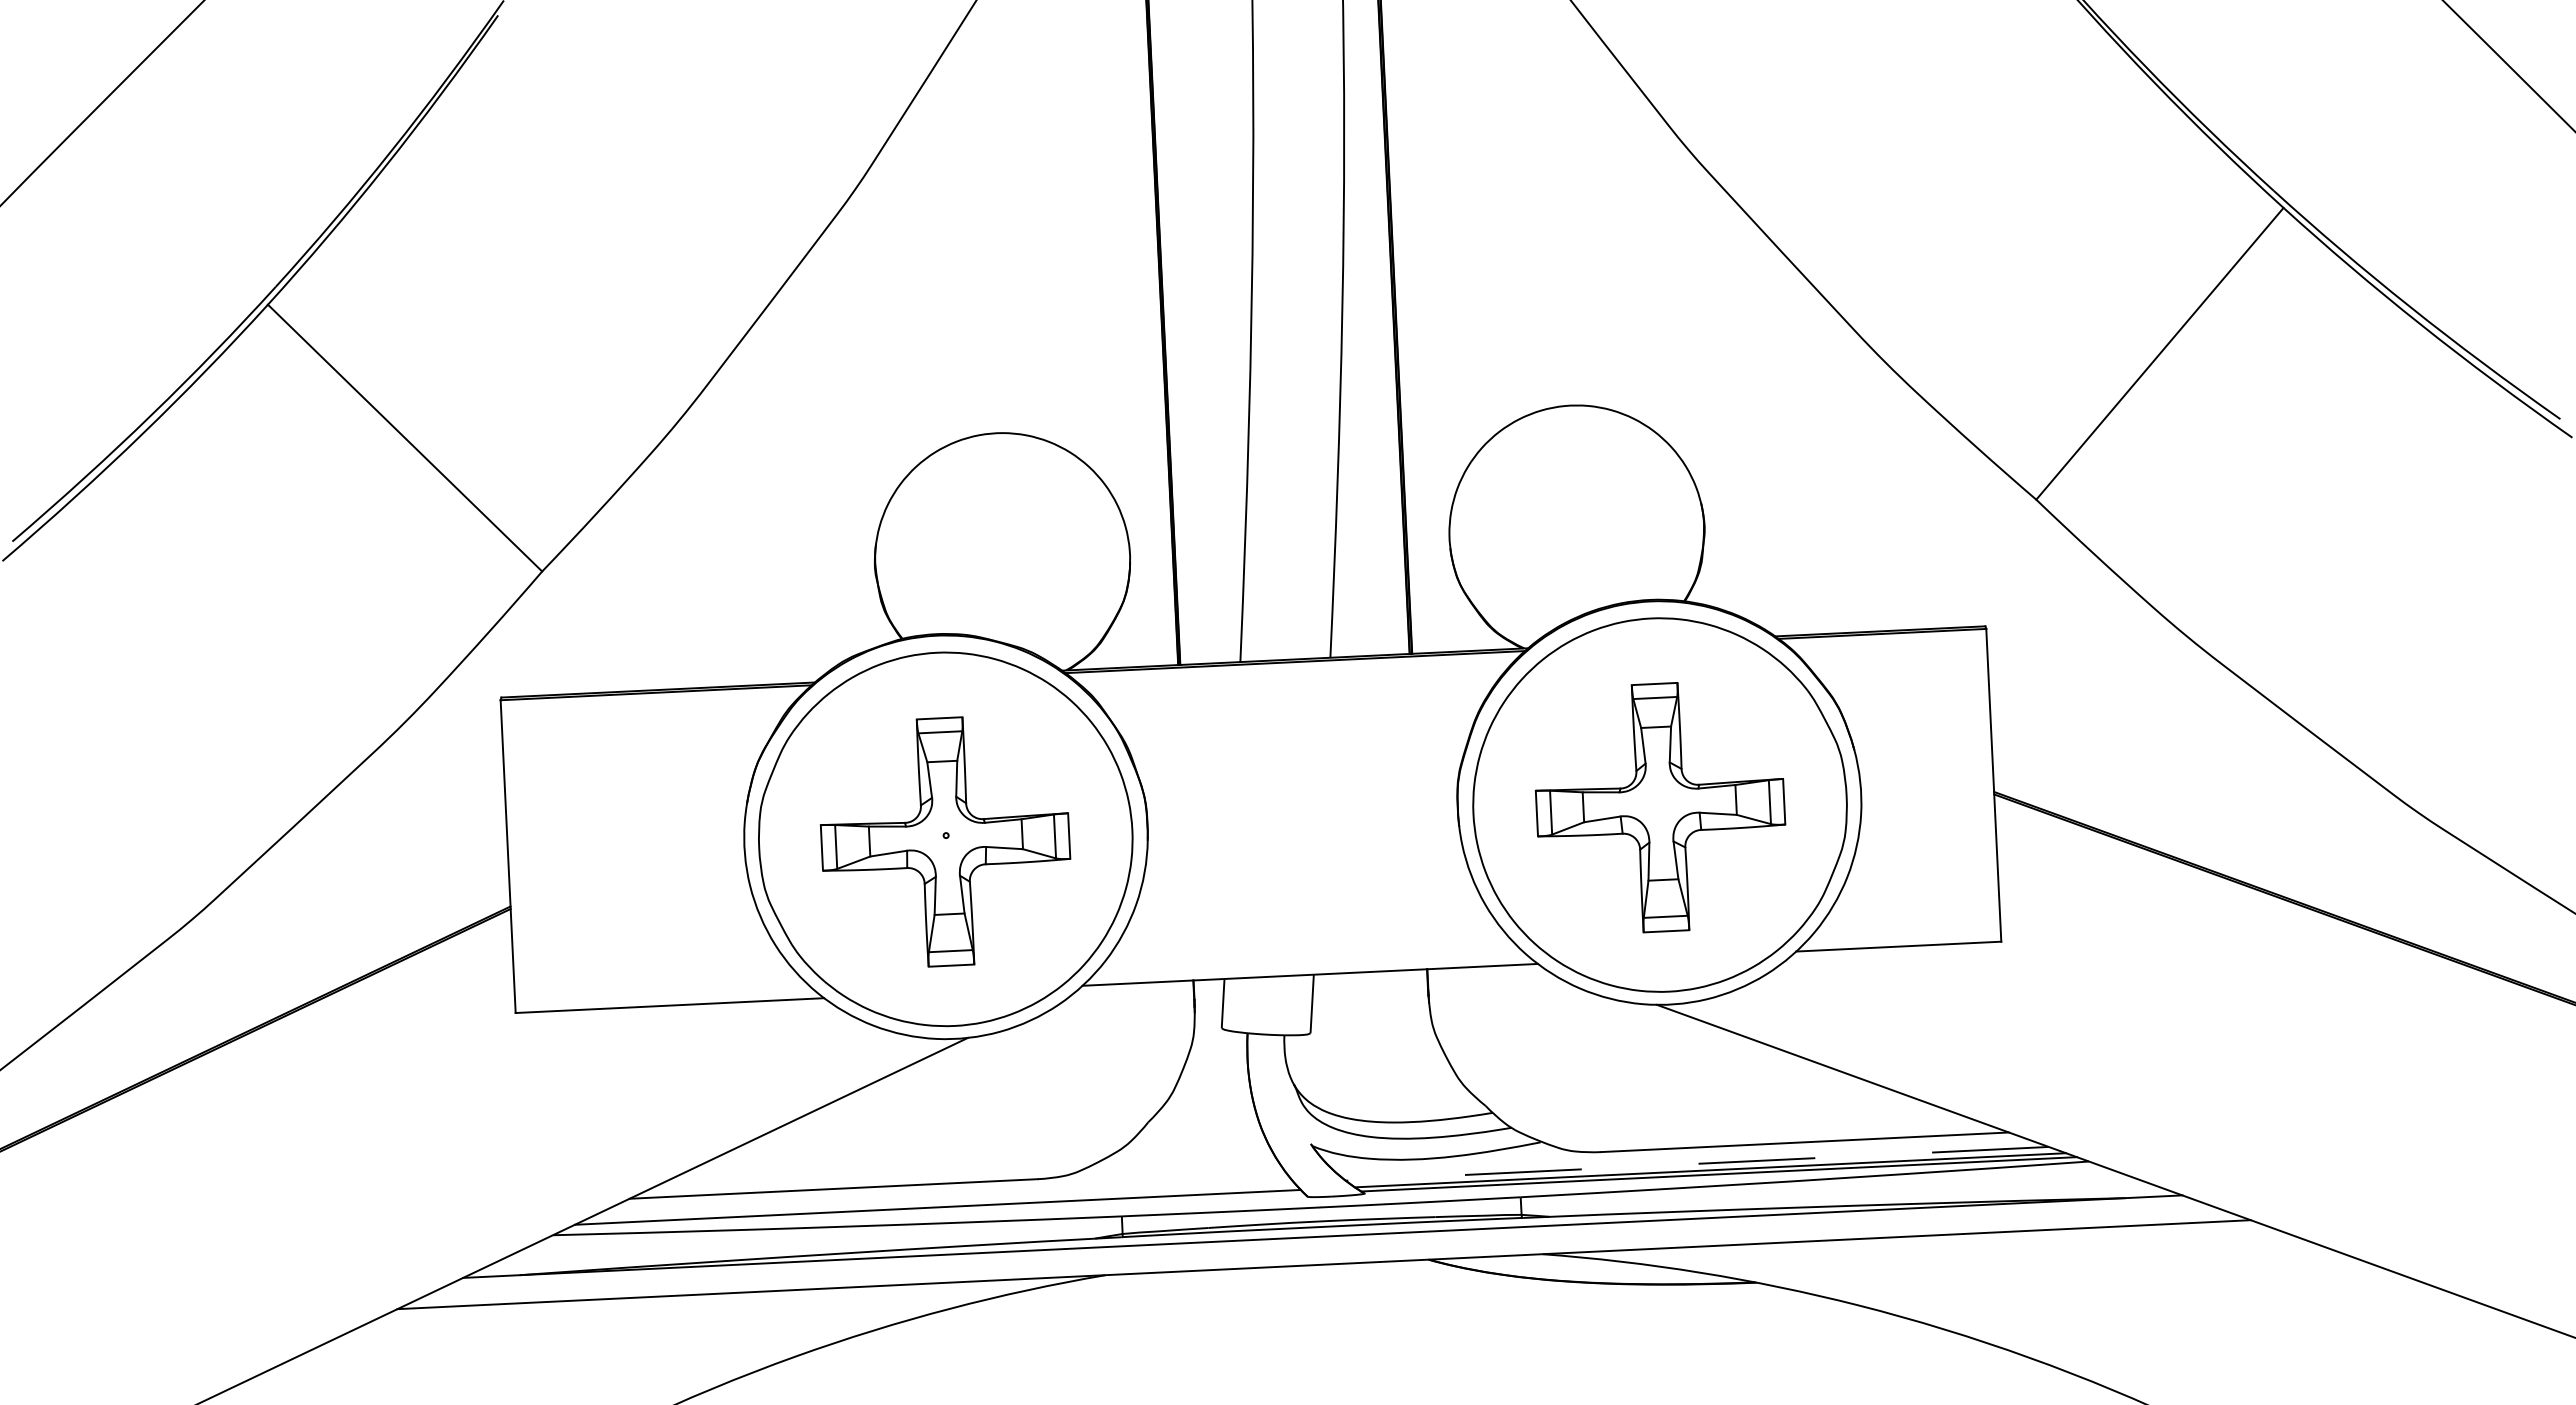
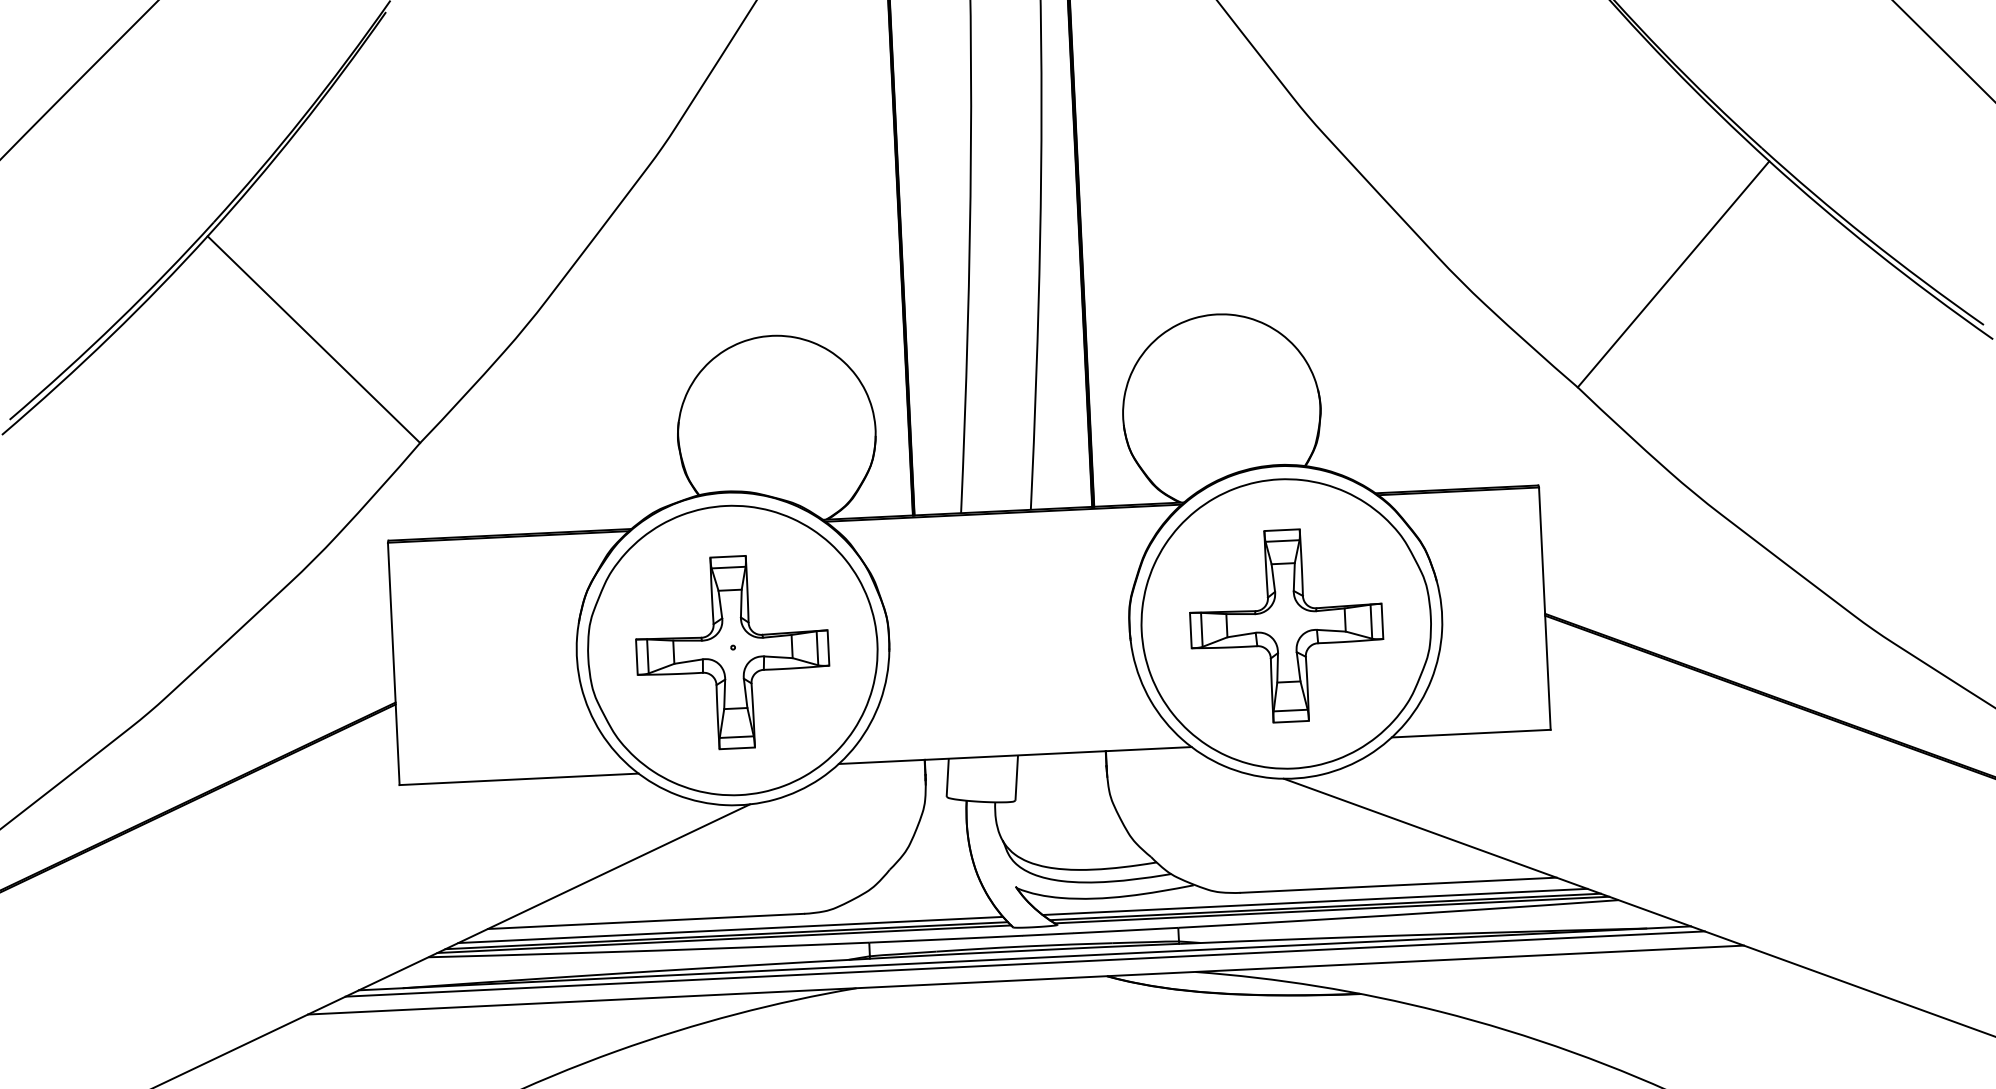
line: (1697, 1163) -> (1315, 901), dashed -> solid
line: (942, 1199) -> (730, 929), added
line: (934, 1211) -> (724, 938), added
line: (1323, 1243) -> (1025, 963), added

